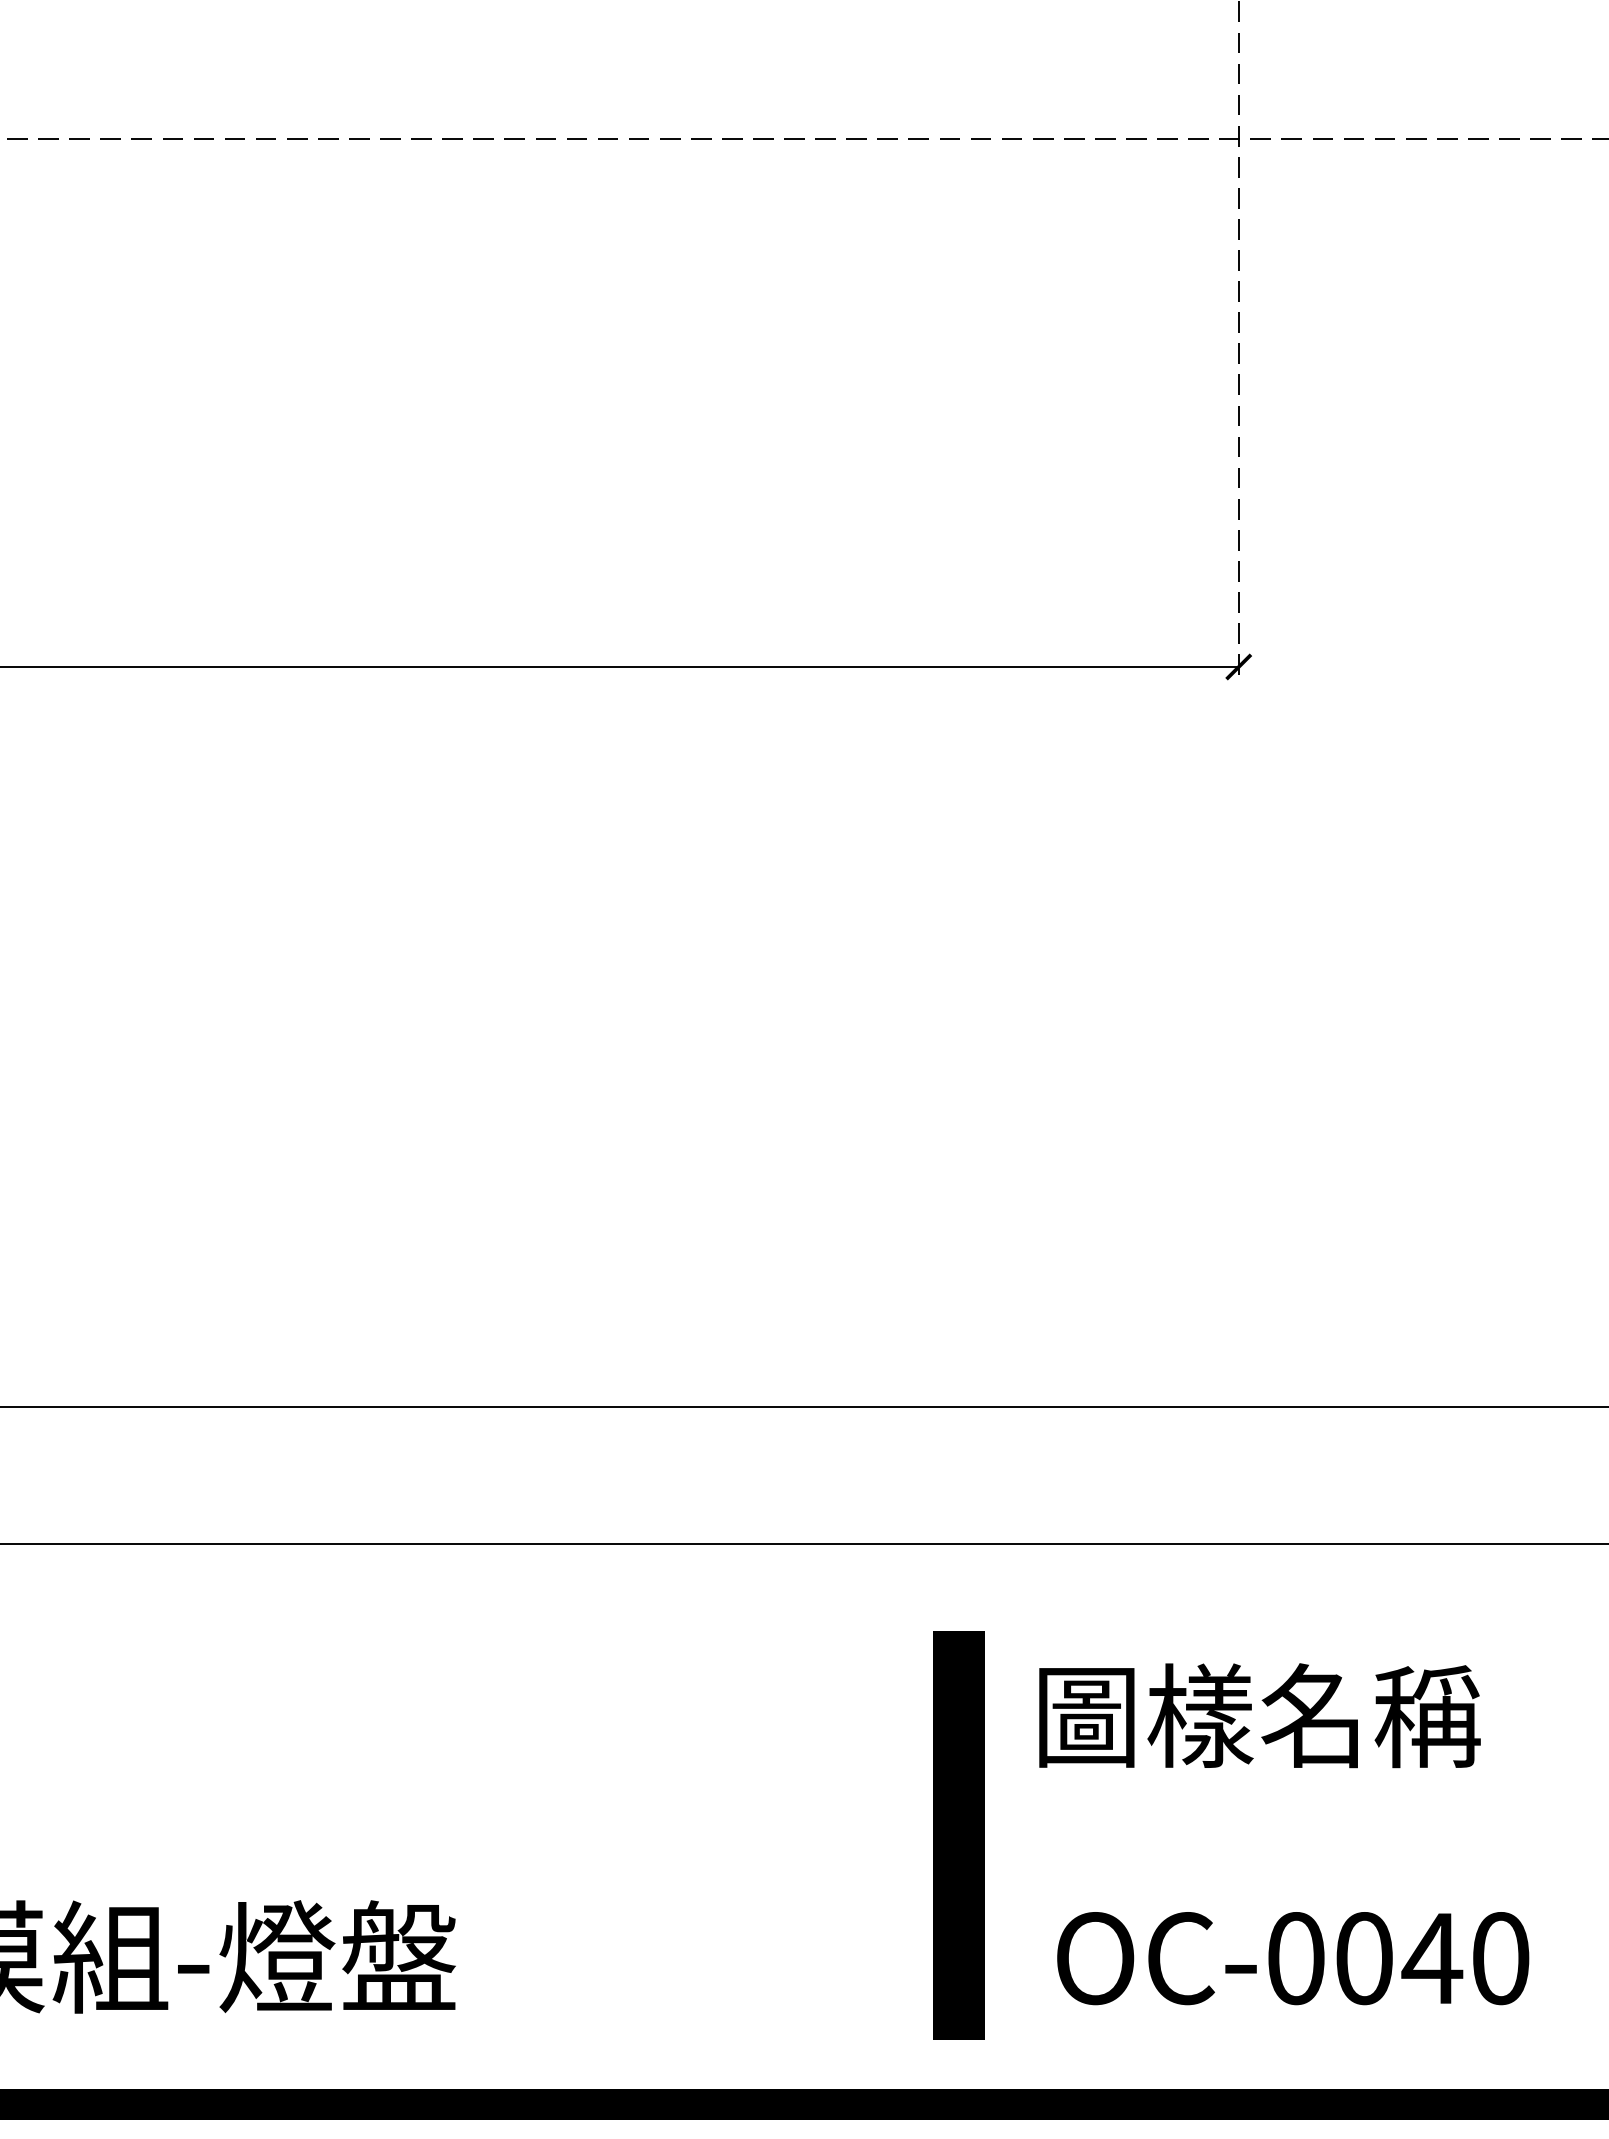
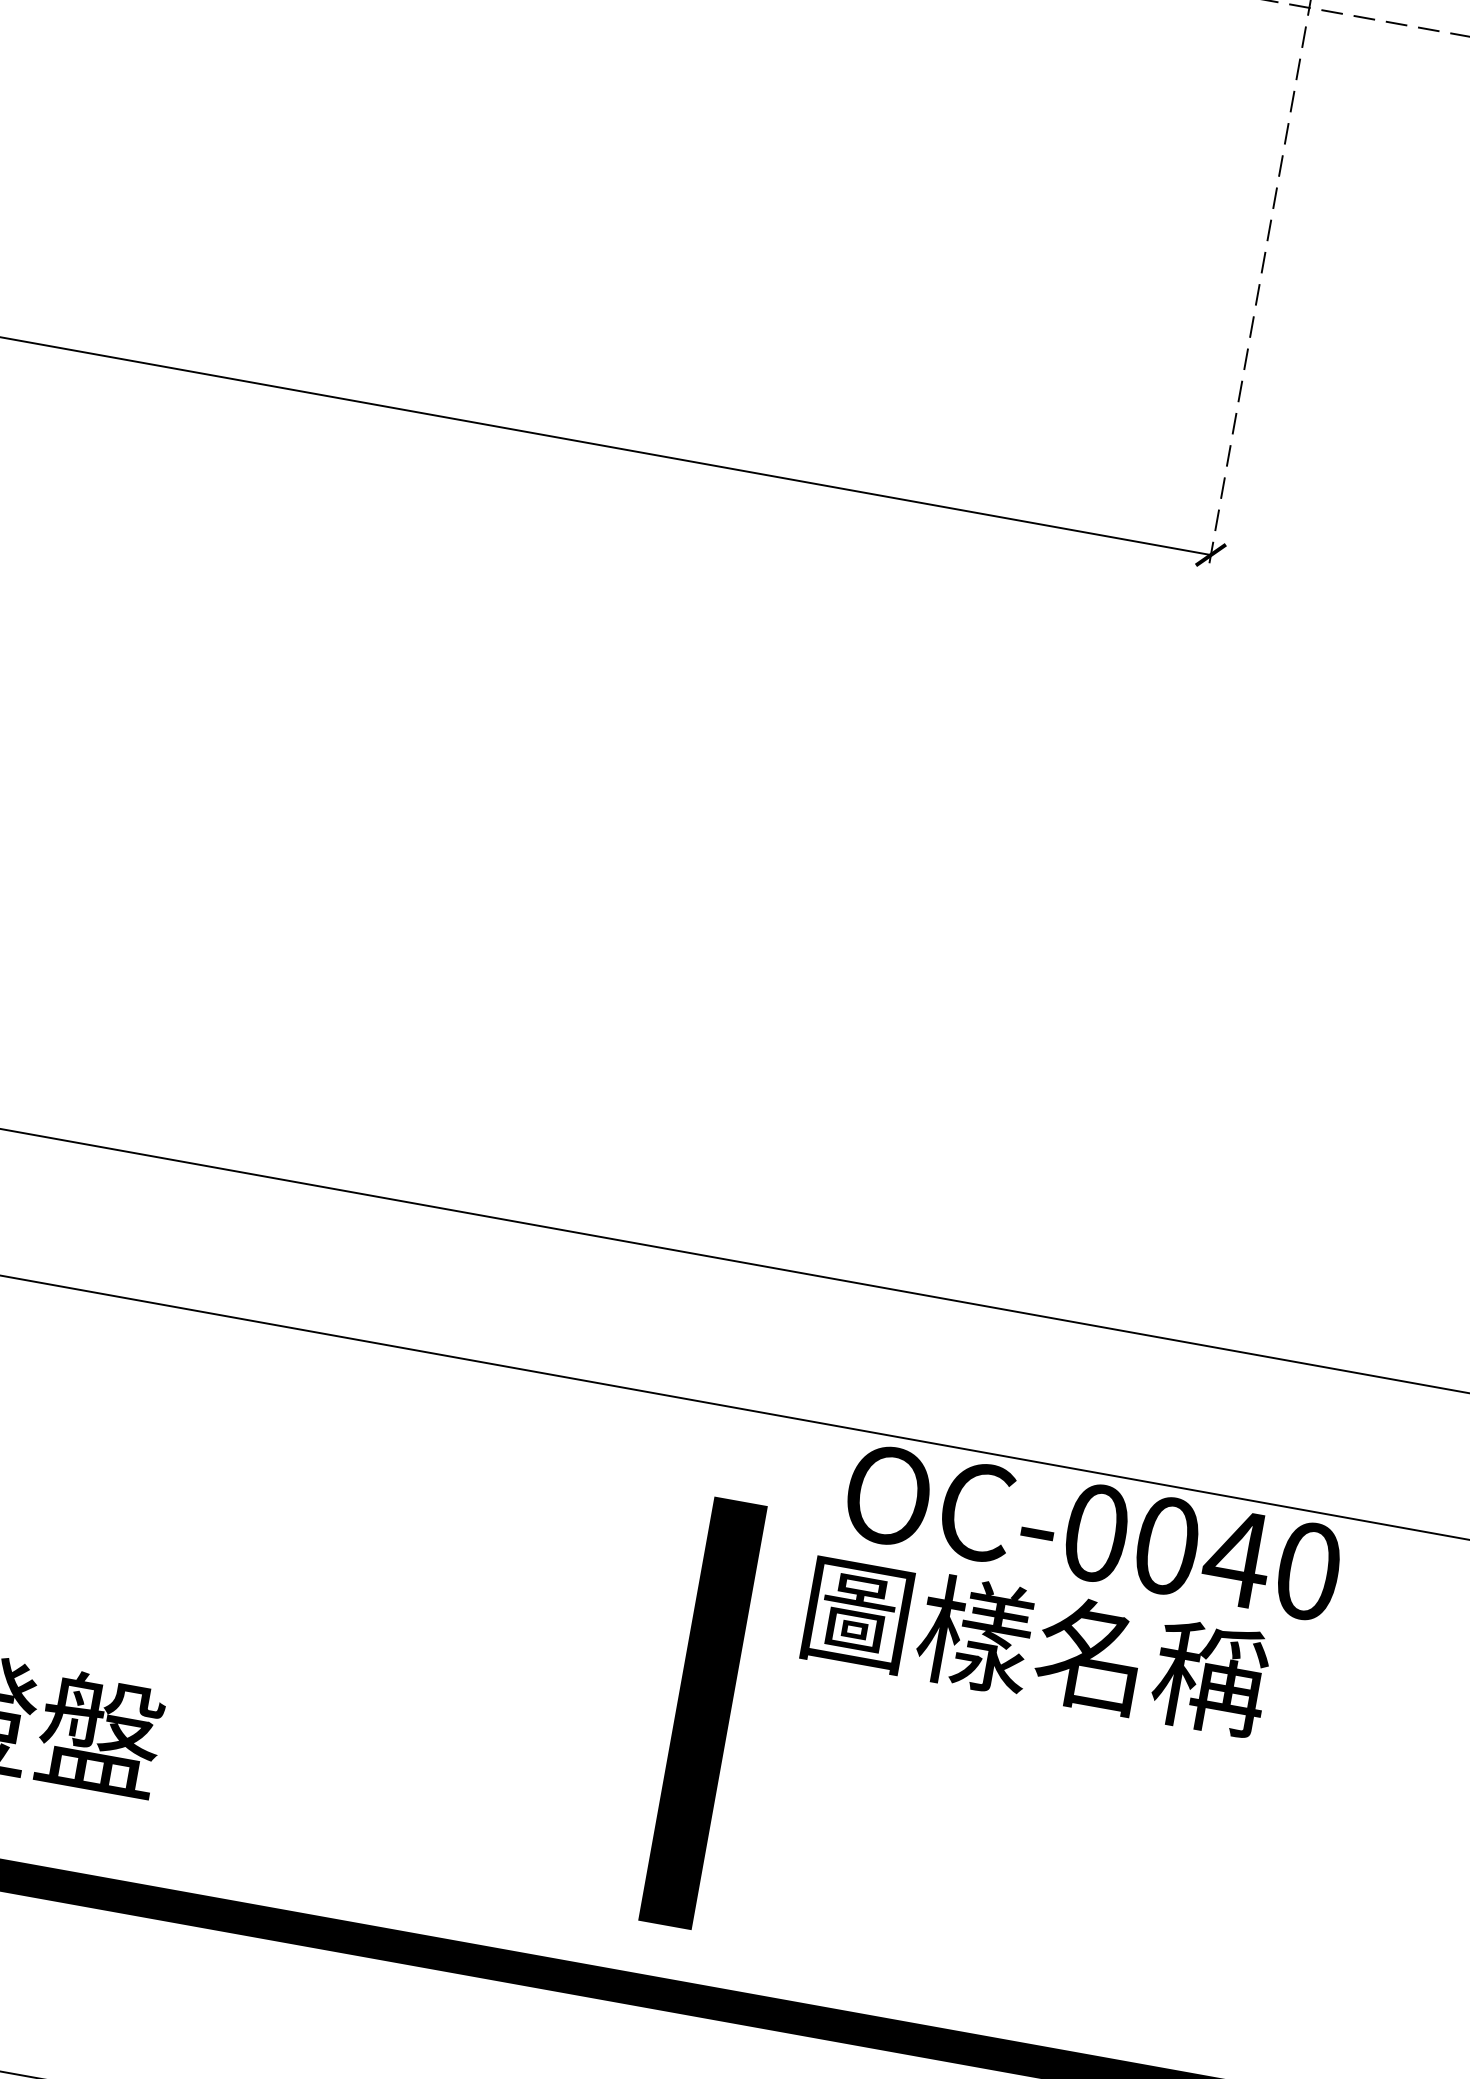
text: (1293, 1958) -> (1093, 1532), moved

